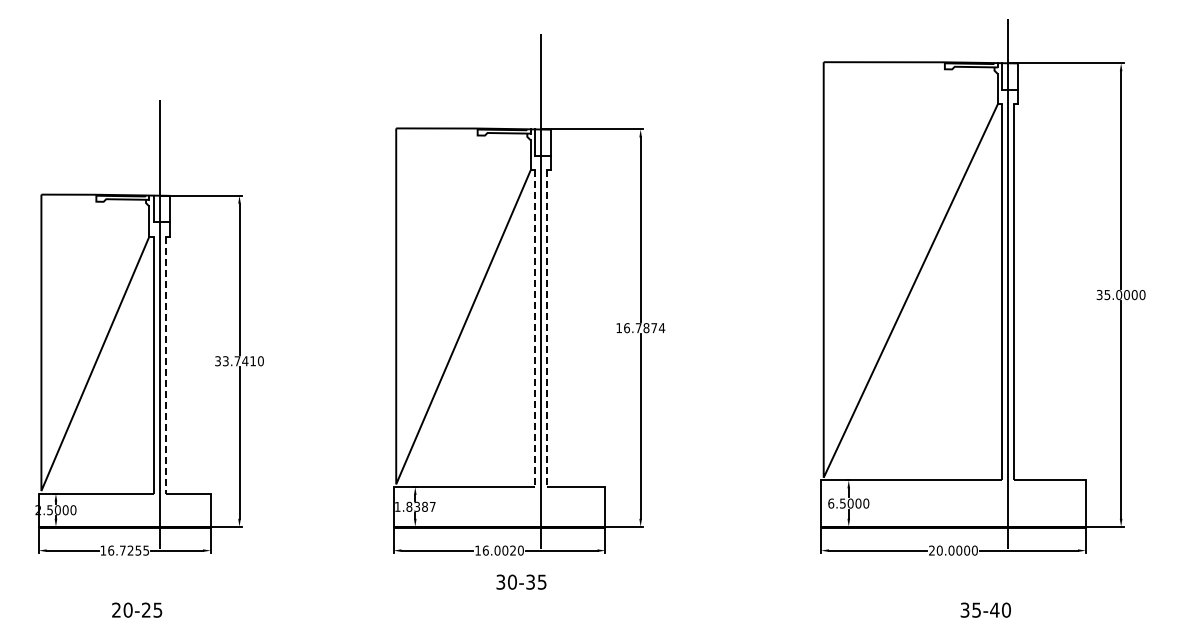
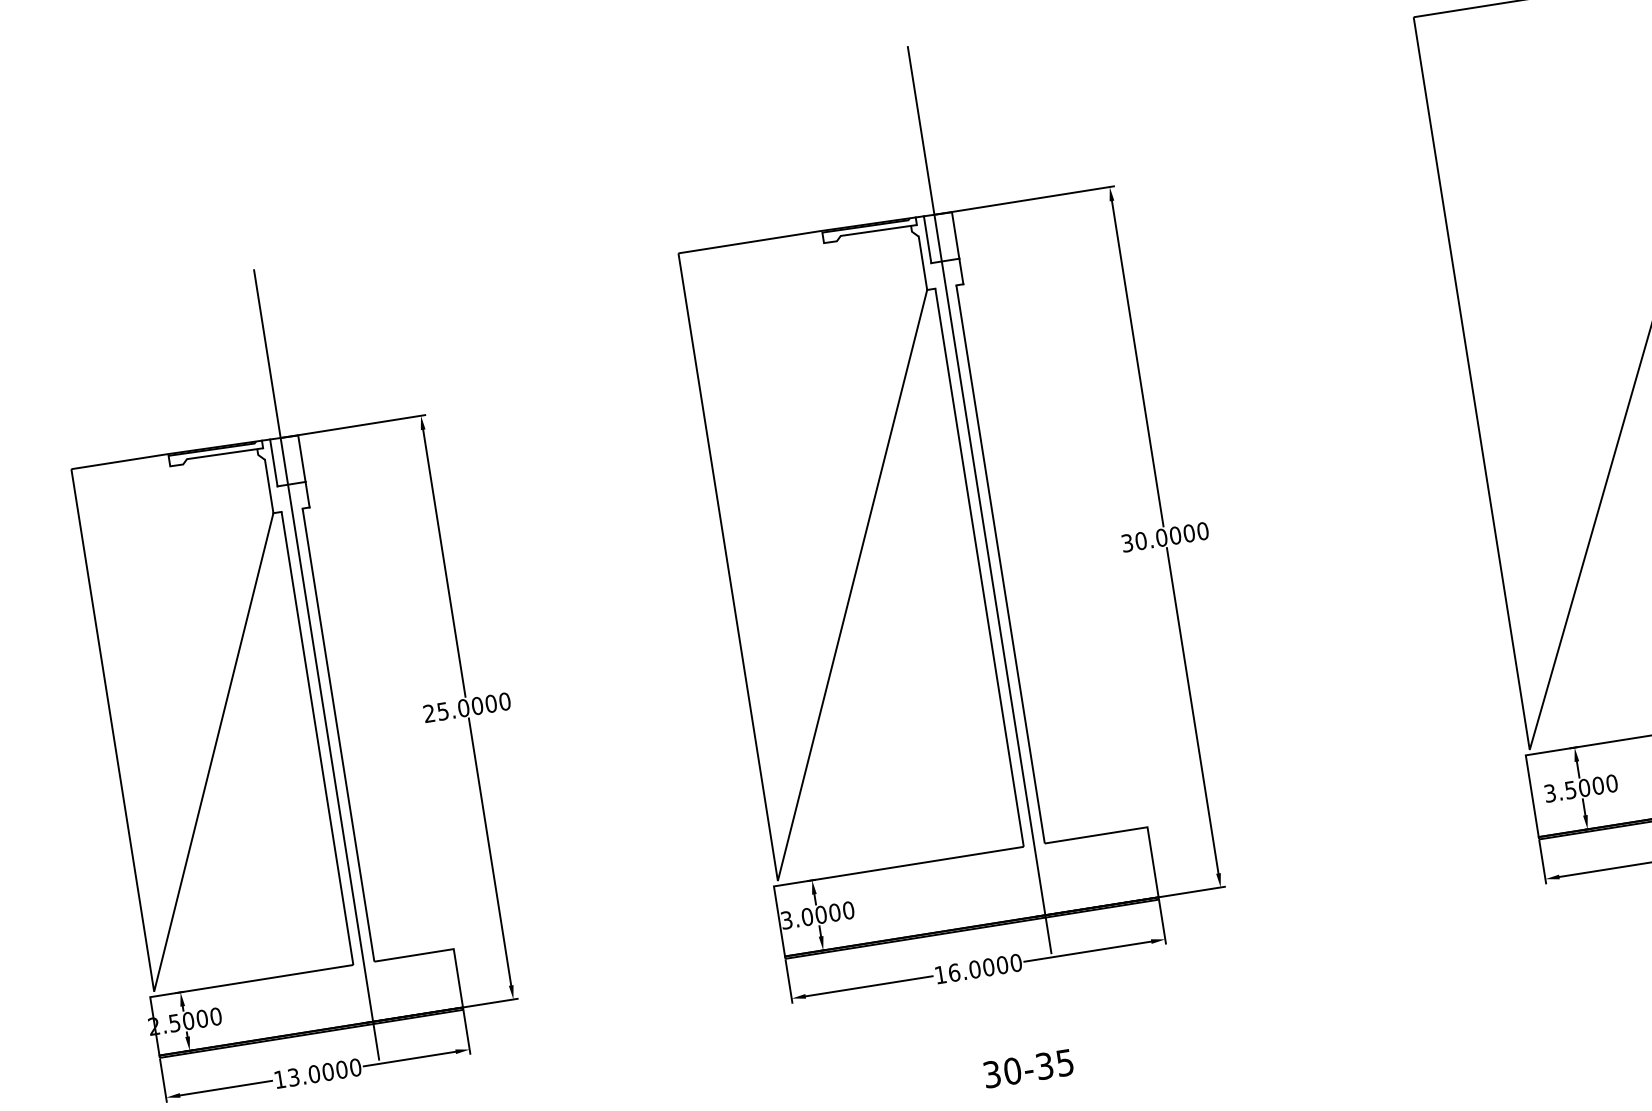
text: (640, 328) -> (1165, 537), 16.7874 -> 30.0000
line: (535, 329) -> (980, 569), dashed -> solid
line: (547, 329) -> (1001, 565), dashed -> solid
text: (235, 361) -> (460, 709), 33.7410 -> 25.0000
line: (165, 365) -> (337, 735), dashed -> solid
text: (831, 503) -> (1550, 793), 6.5000 -> 3.5000
text: (415, 506) -> (818, 914), 1.8387 -> 3.0000
text: (128, 550) -> (324, 1072), 16.7255 -> 13.0000
text: (513, 550) -> (1003, 964), 16.0020 -> 16.0000
text: (521, 581) -> (1028, 1067), moved

